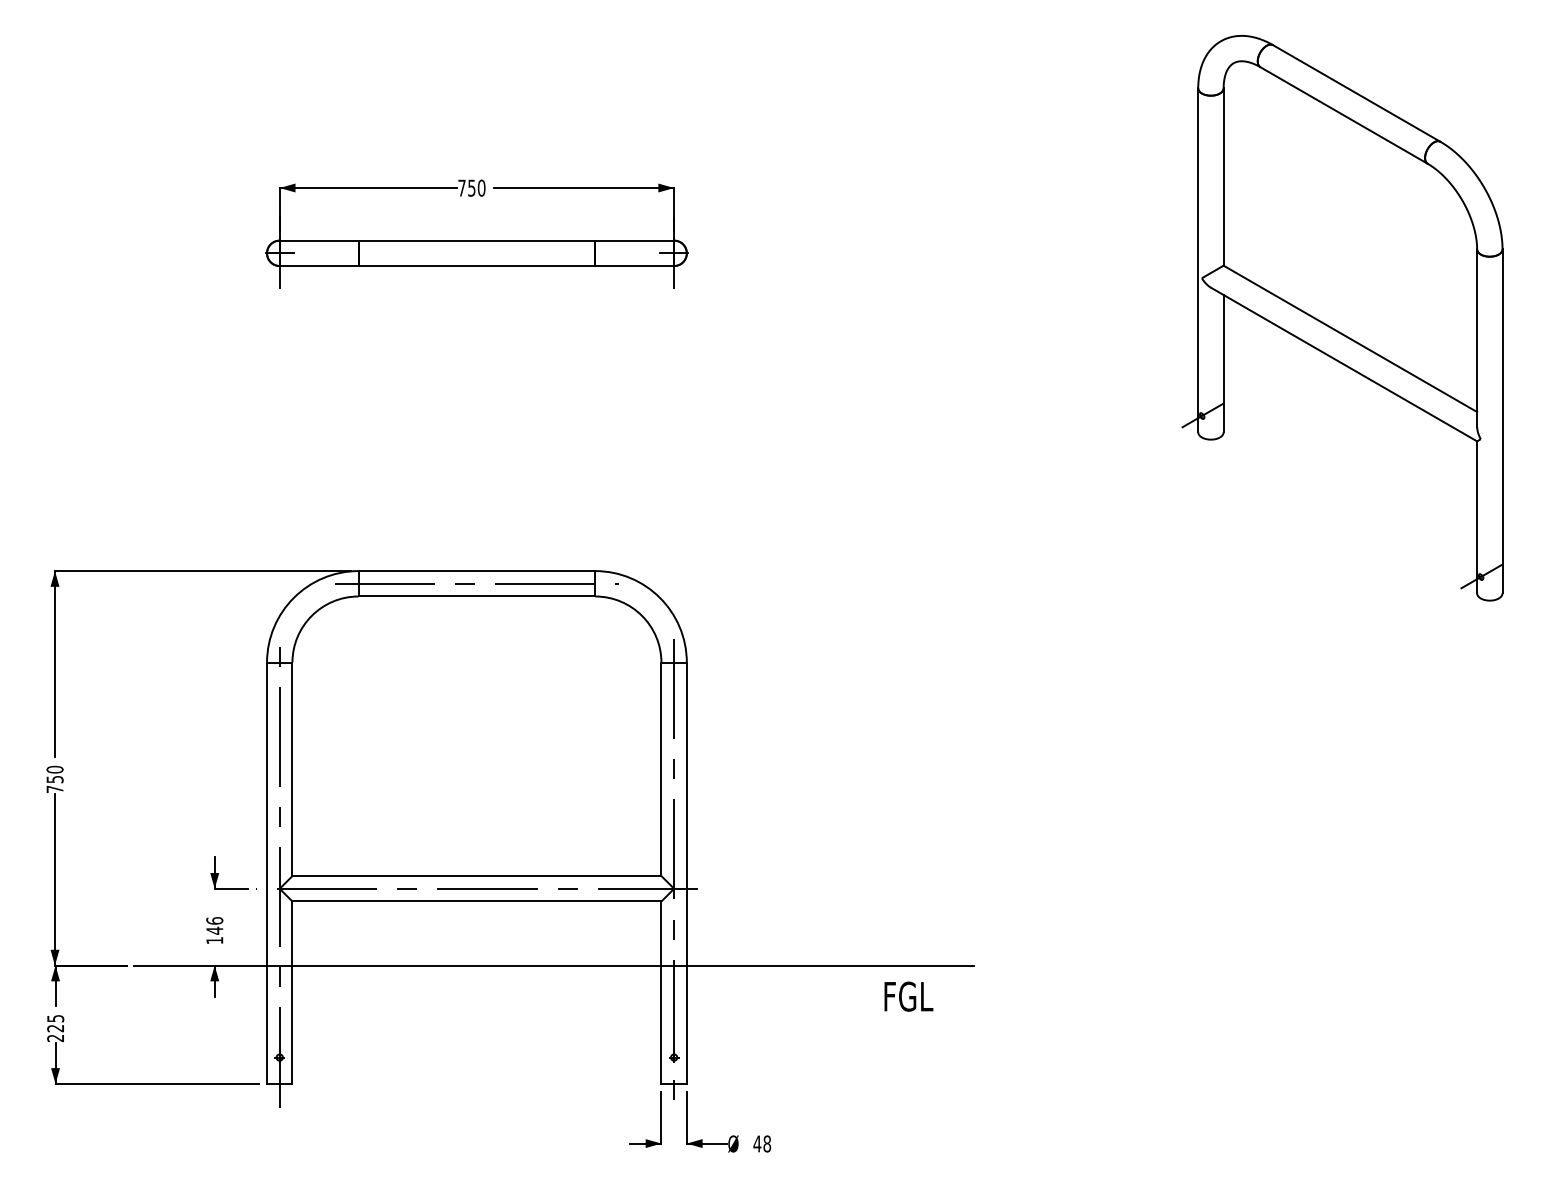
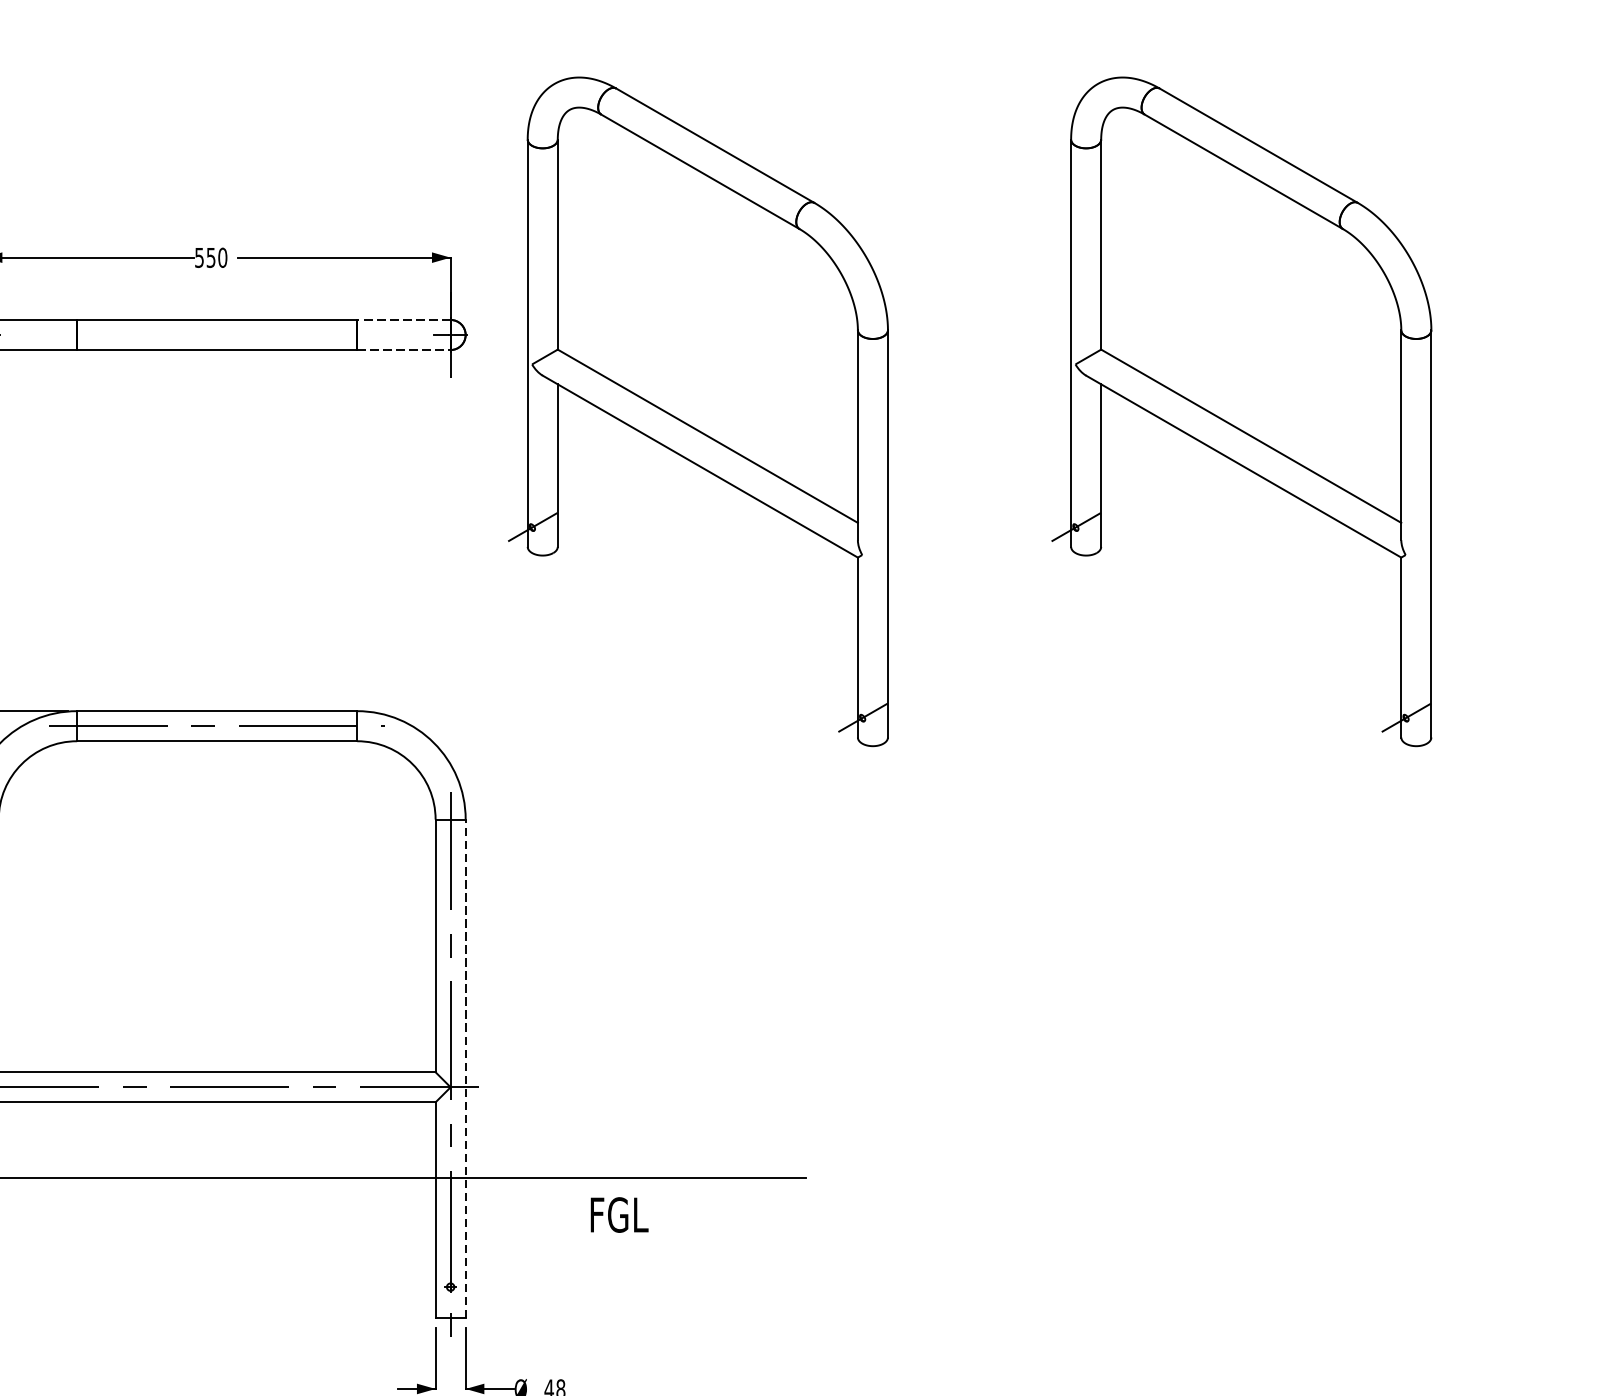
text: (461, 187) -> (198, 257), 750 -> 550
line: (634, 240) -> (403, 319), solid -> dashed
line: (635, 266) -> (404, 350), solid -> dashed
part: (883, 318) -> (698, 412), added
line: (686, 873) -> (465, 1069), solid -> dashed
text: (908, 996) -> (619, 1214), moved

